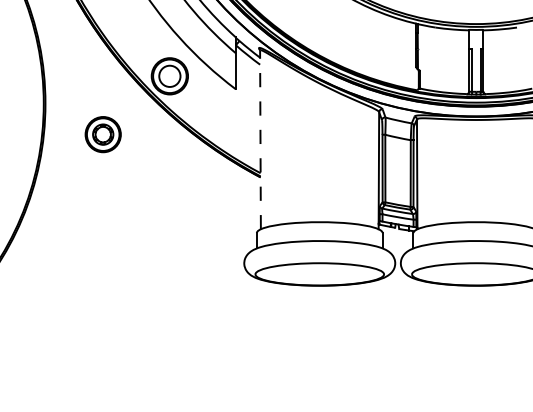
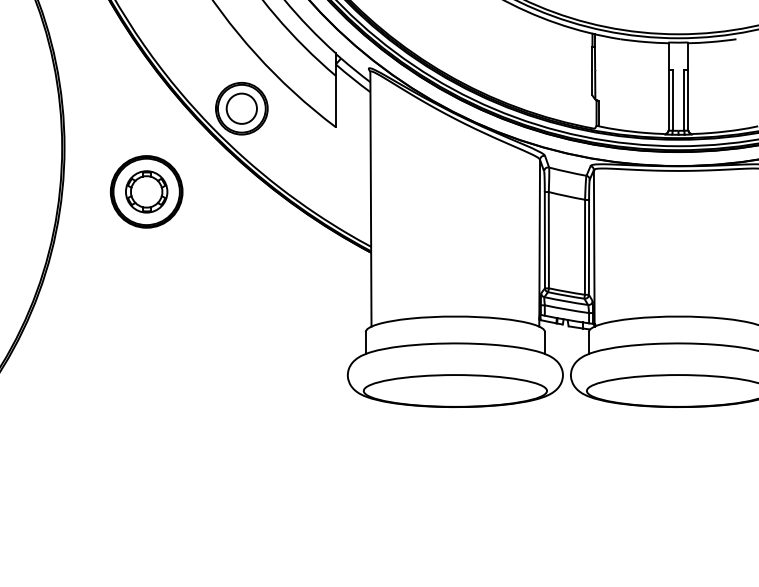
part: (103, 134) -> (147, 191), size x1.43
line: (260, 139) -> (370, 198), dashed -> solid

